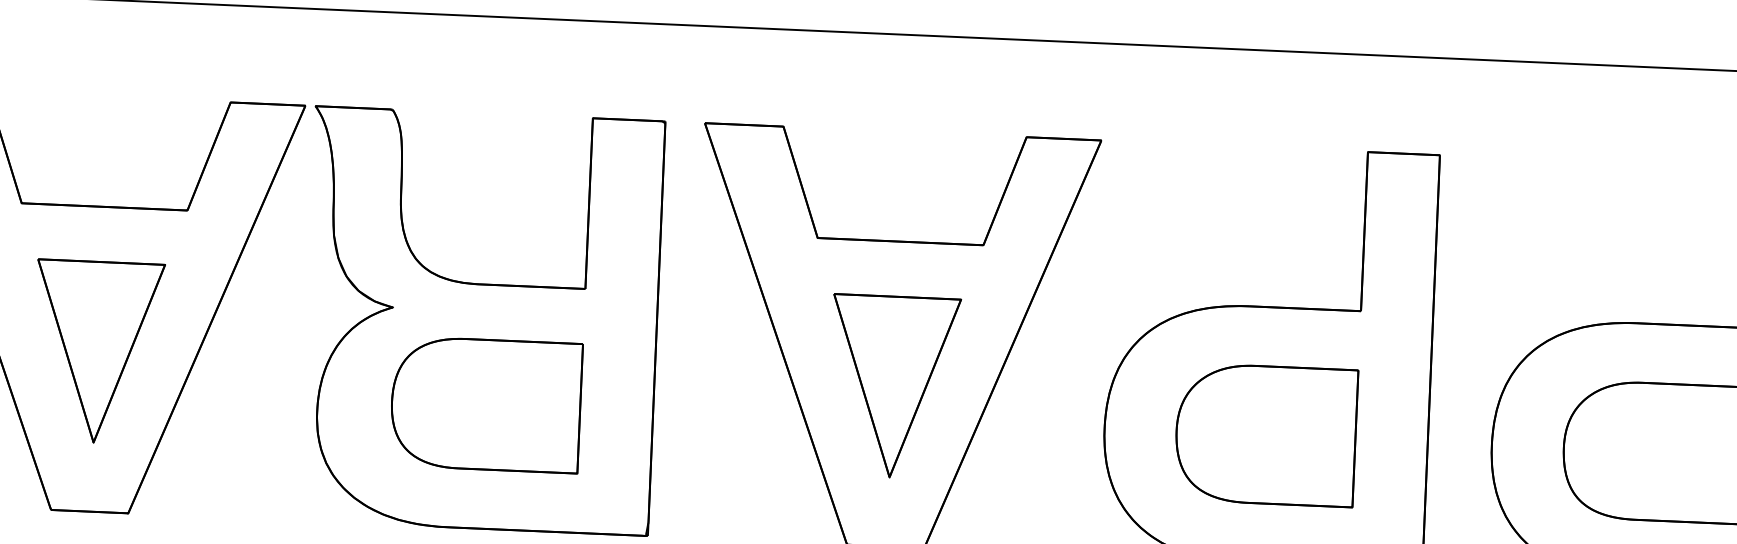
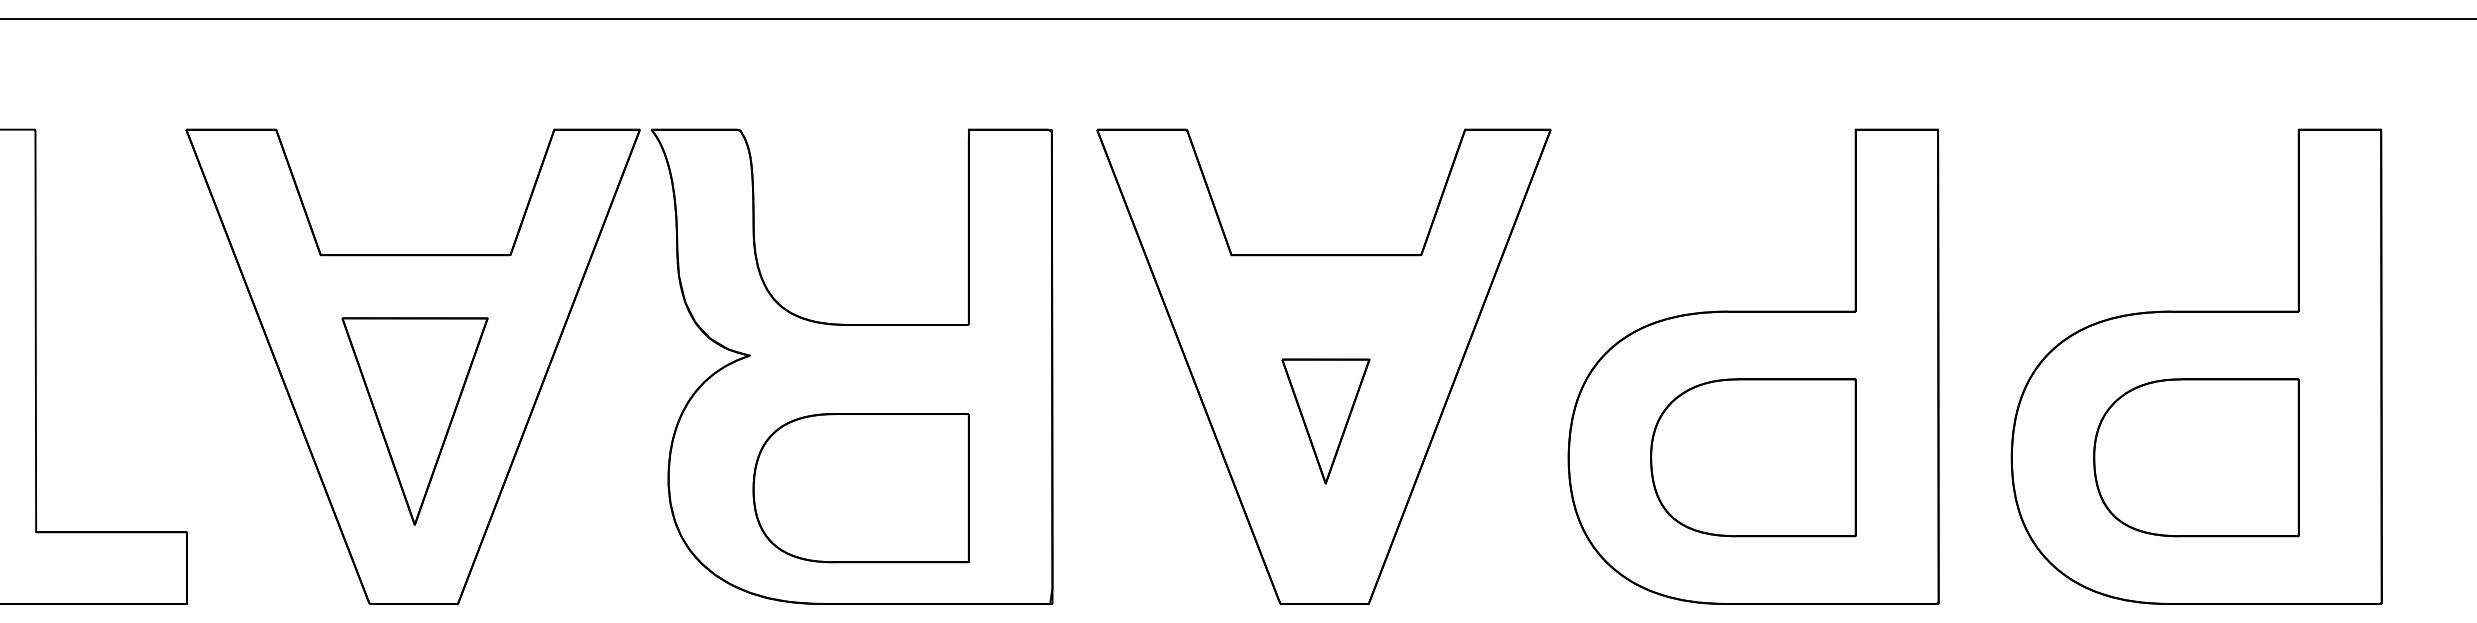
part: (893, 386) -> (1325, 421), size x0.6
part: (485, 405) -> (860, 488), moved

